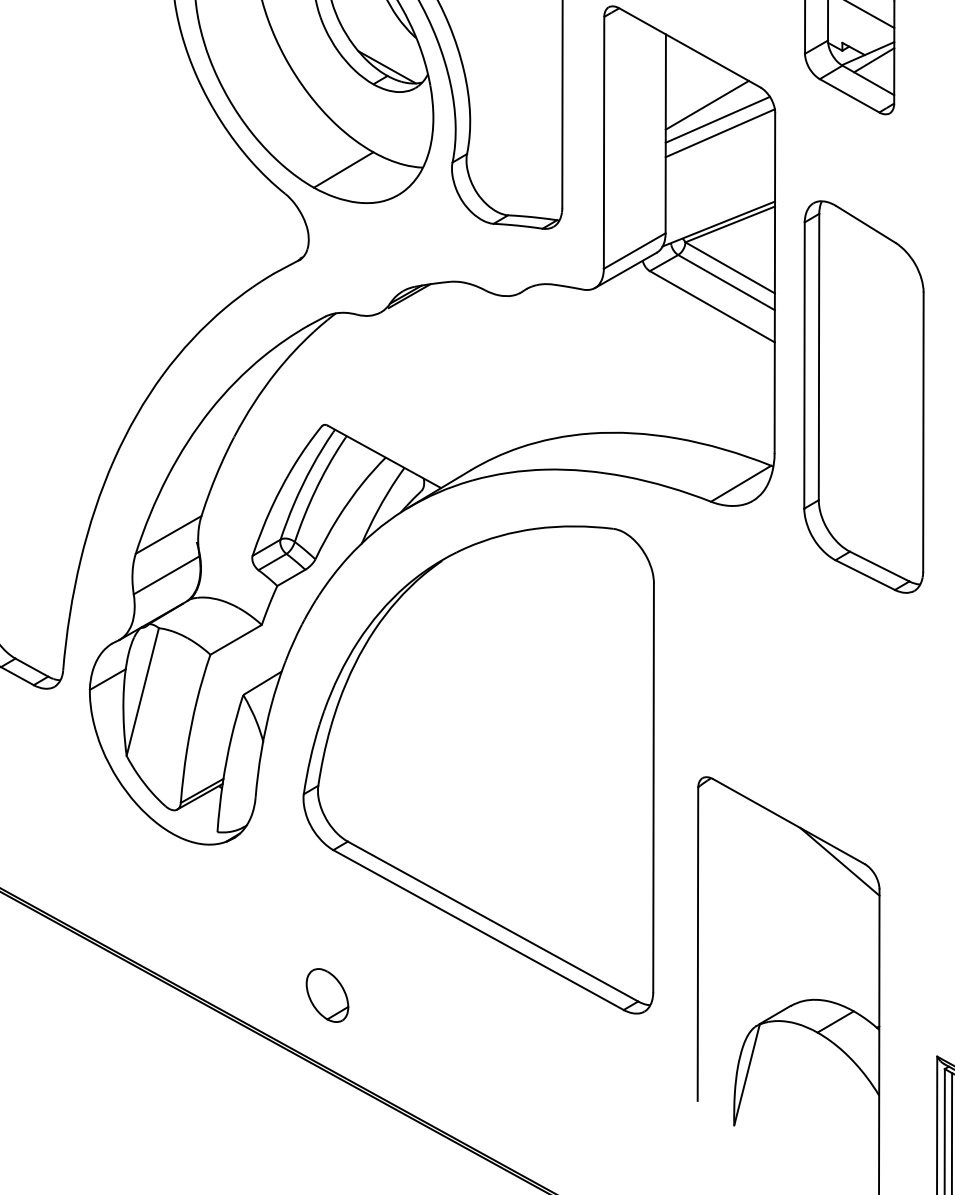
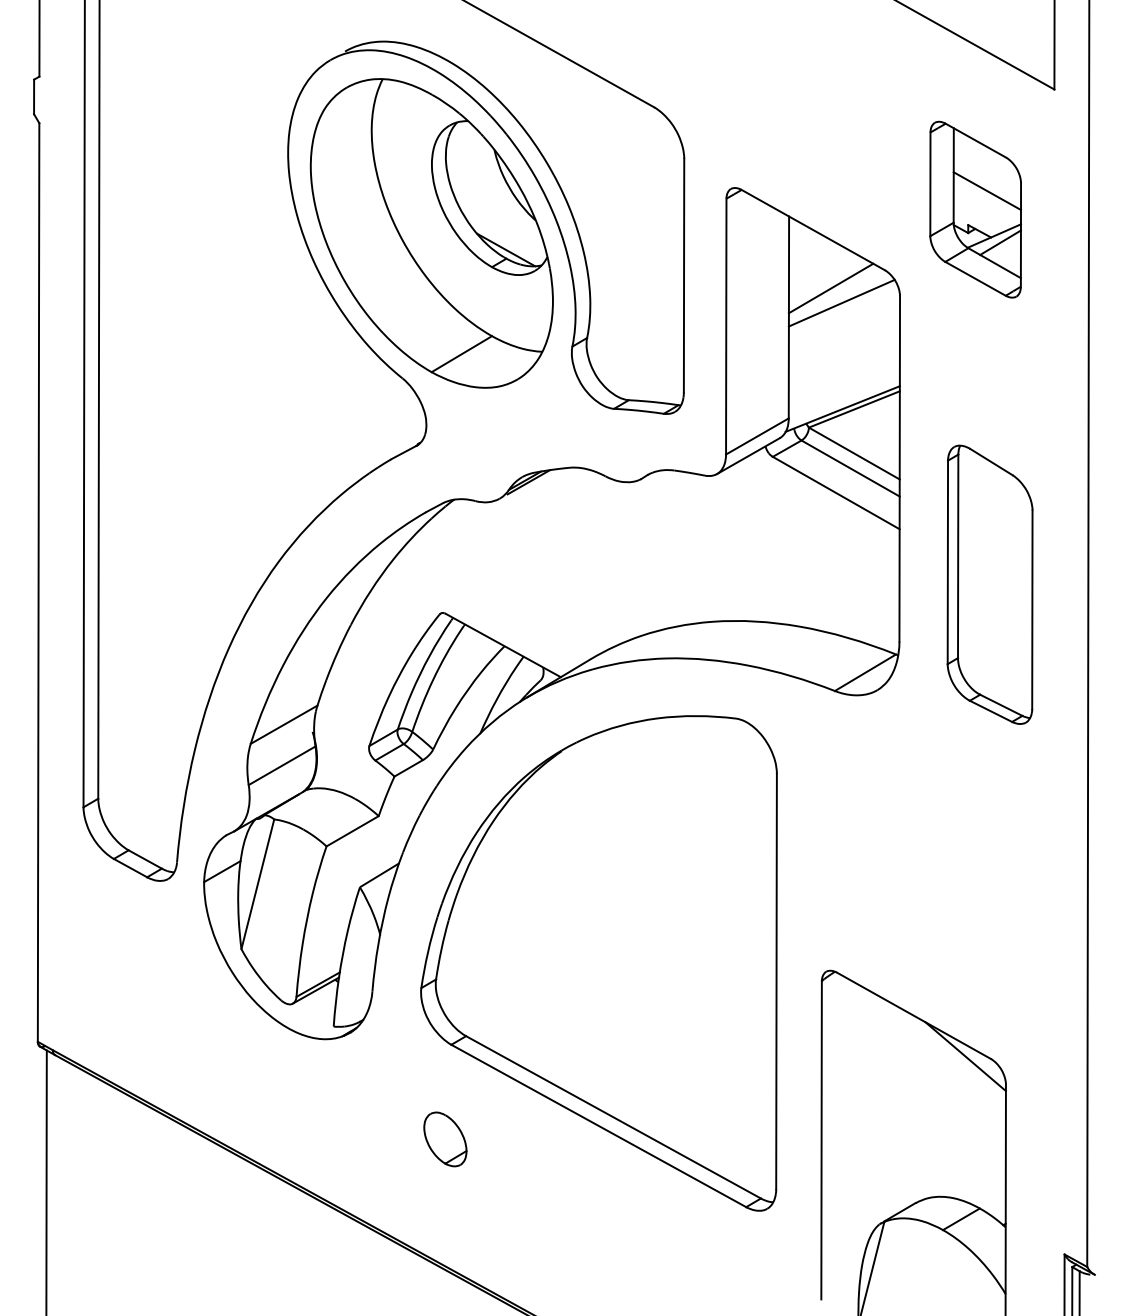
line: (719, 132) -> (843, 316), removed
part: (863, 396) -> (989, 584), size x0.7
part: (327, 995) -> (445, 1139), moved

